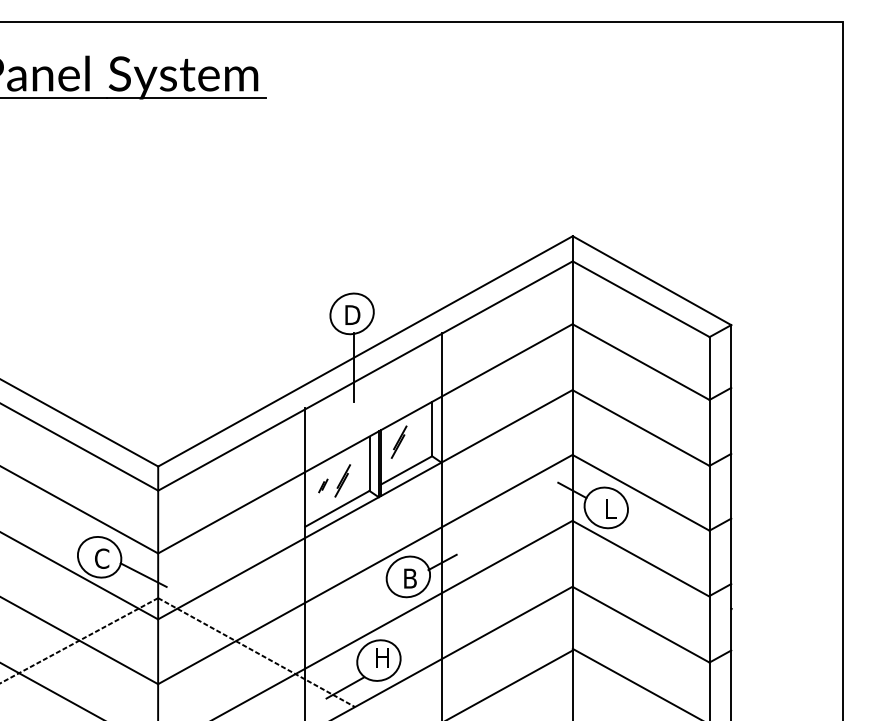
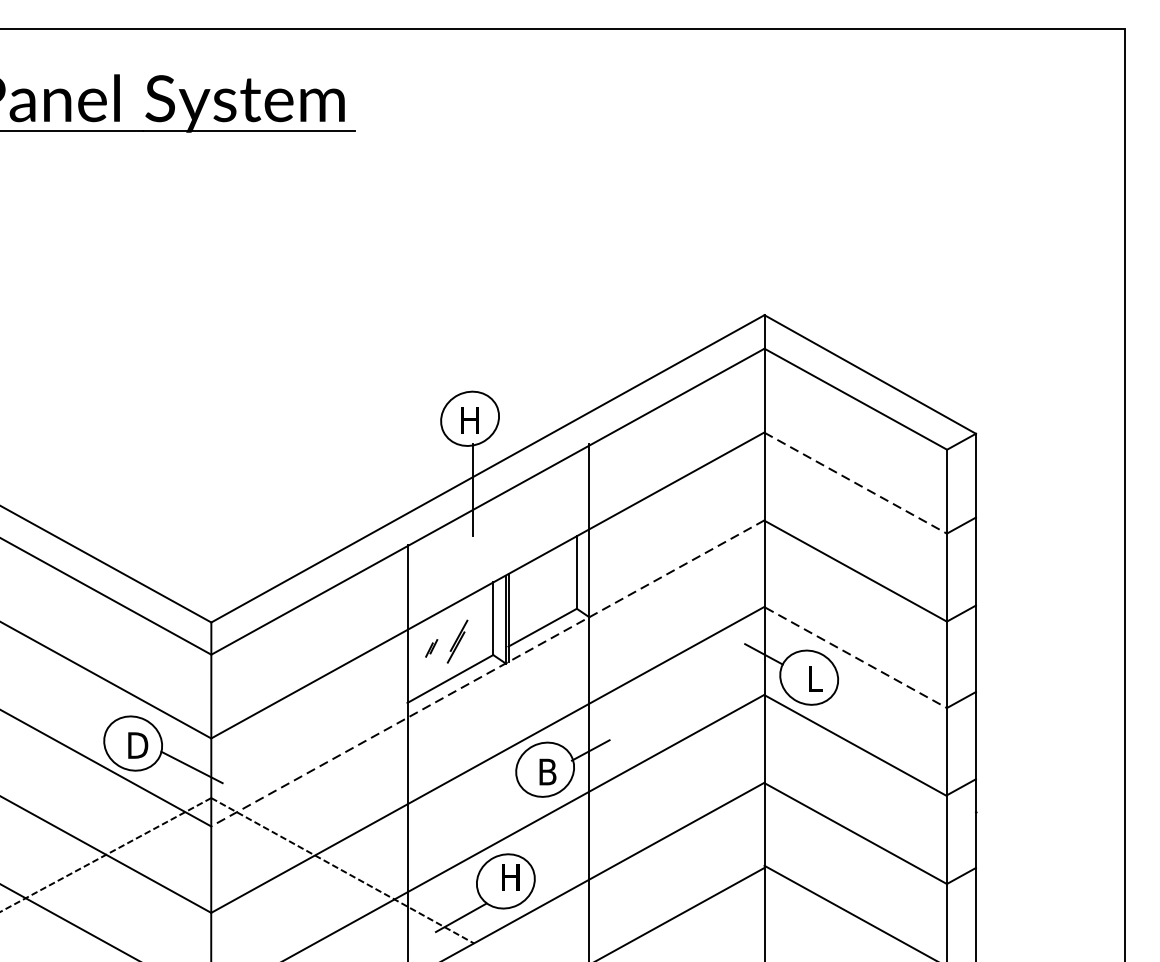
text: (352, 314) -> (470, 419), D -> H
line: (641, 362) -> (856, 483), solid -> dashed
part: (398, 441) -> (531, 589), removed
line: (641, 493) -> (856, 658), solid -> dashed
line: (365, 504) -> (487, 673), solid -> dashed
text: (102, 558) -> (137, 745), C -> D

